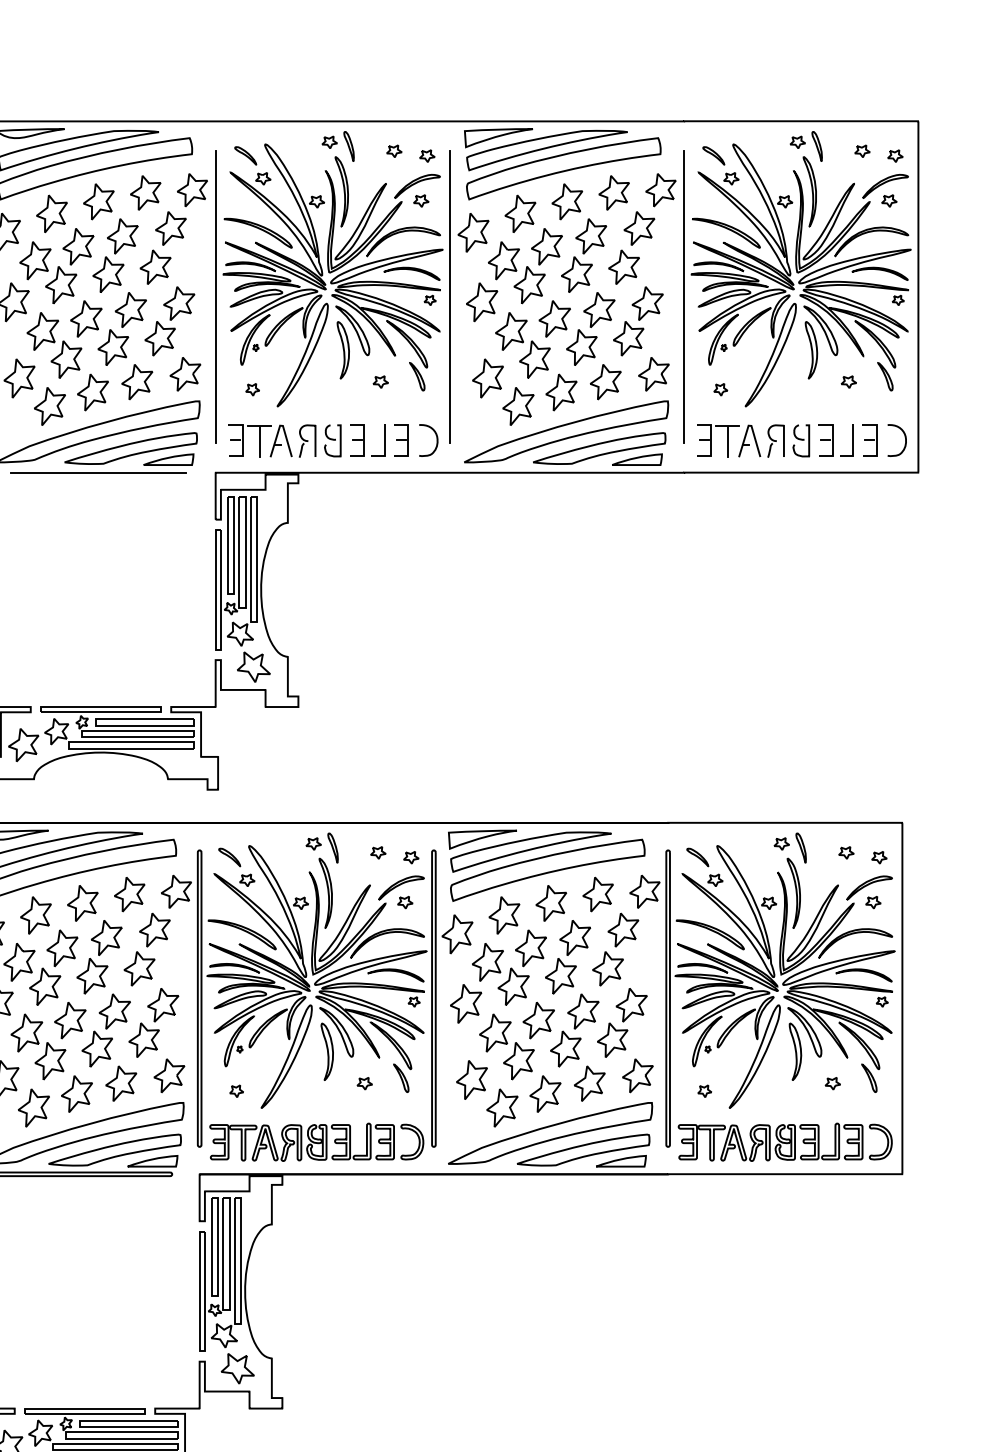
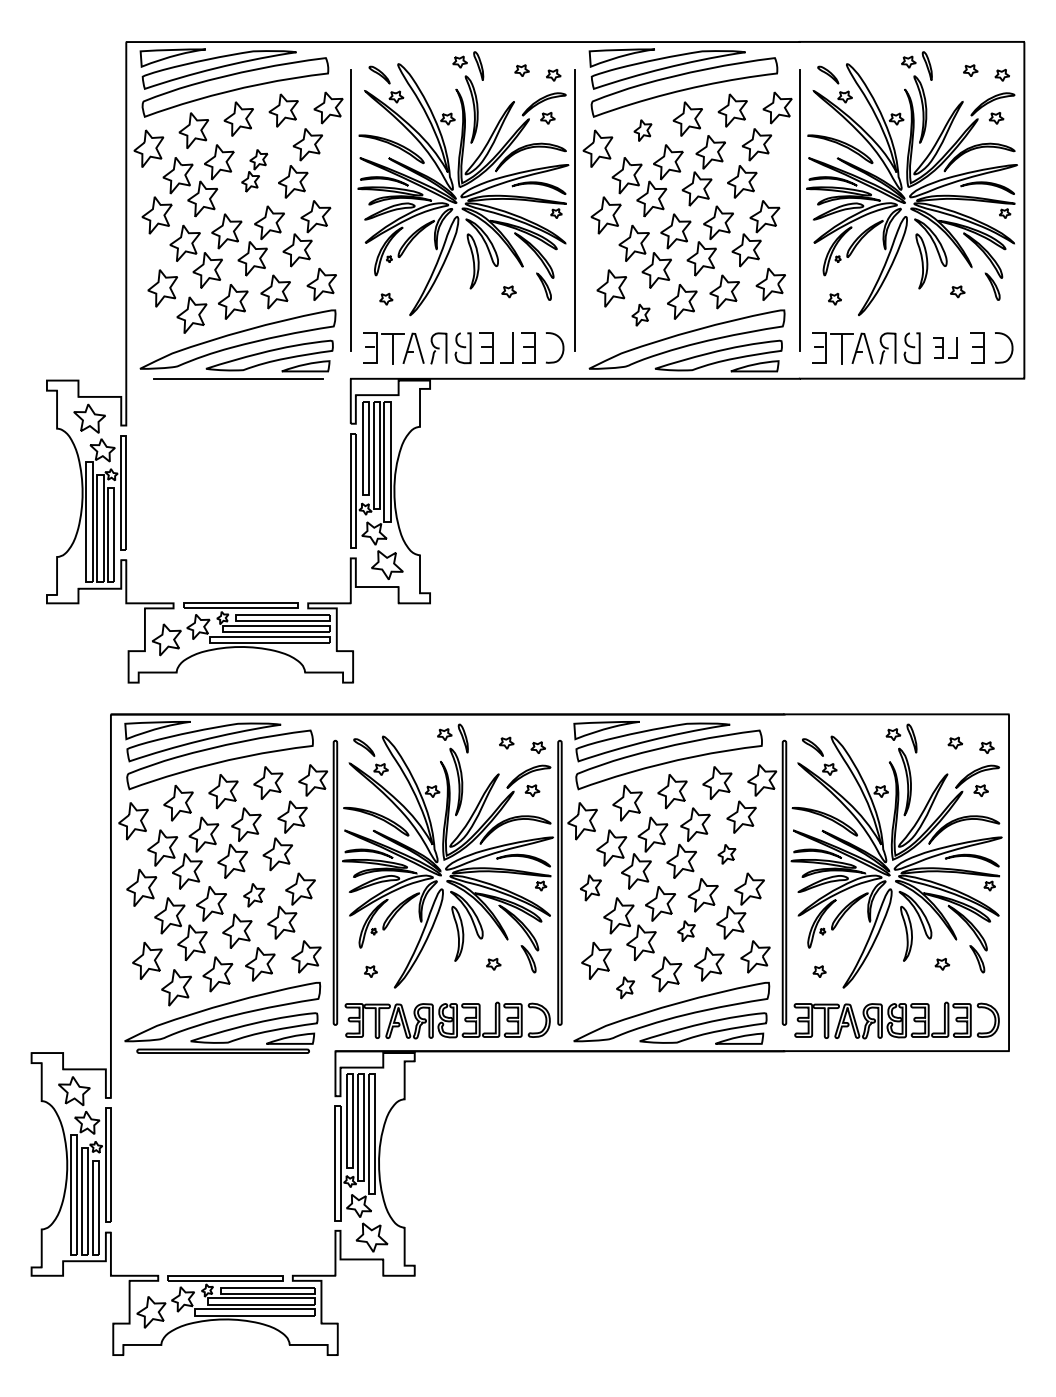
part: (520, 213) -> (642, 130), size x0.6
part: (115, 255) -> (254, 170), size x0.6
part: (517, 405) -> (640, 314), size x0.6
part: (836, 440) -> (945, 347), size x0.7
part: (607, 969) -> (726, 854), size x0.6
part: (465, 1003) -> (590, 887), size x0.7
part: (114, 1011) -> (253, 895), size x0.7
part: (565, 1048) -> (686, 930), size x0.6
part: (502, 1107) -> (625, 987), size x0.6

